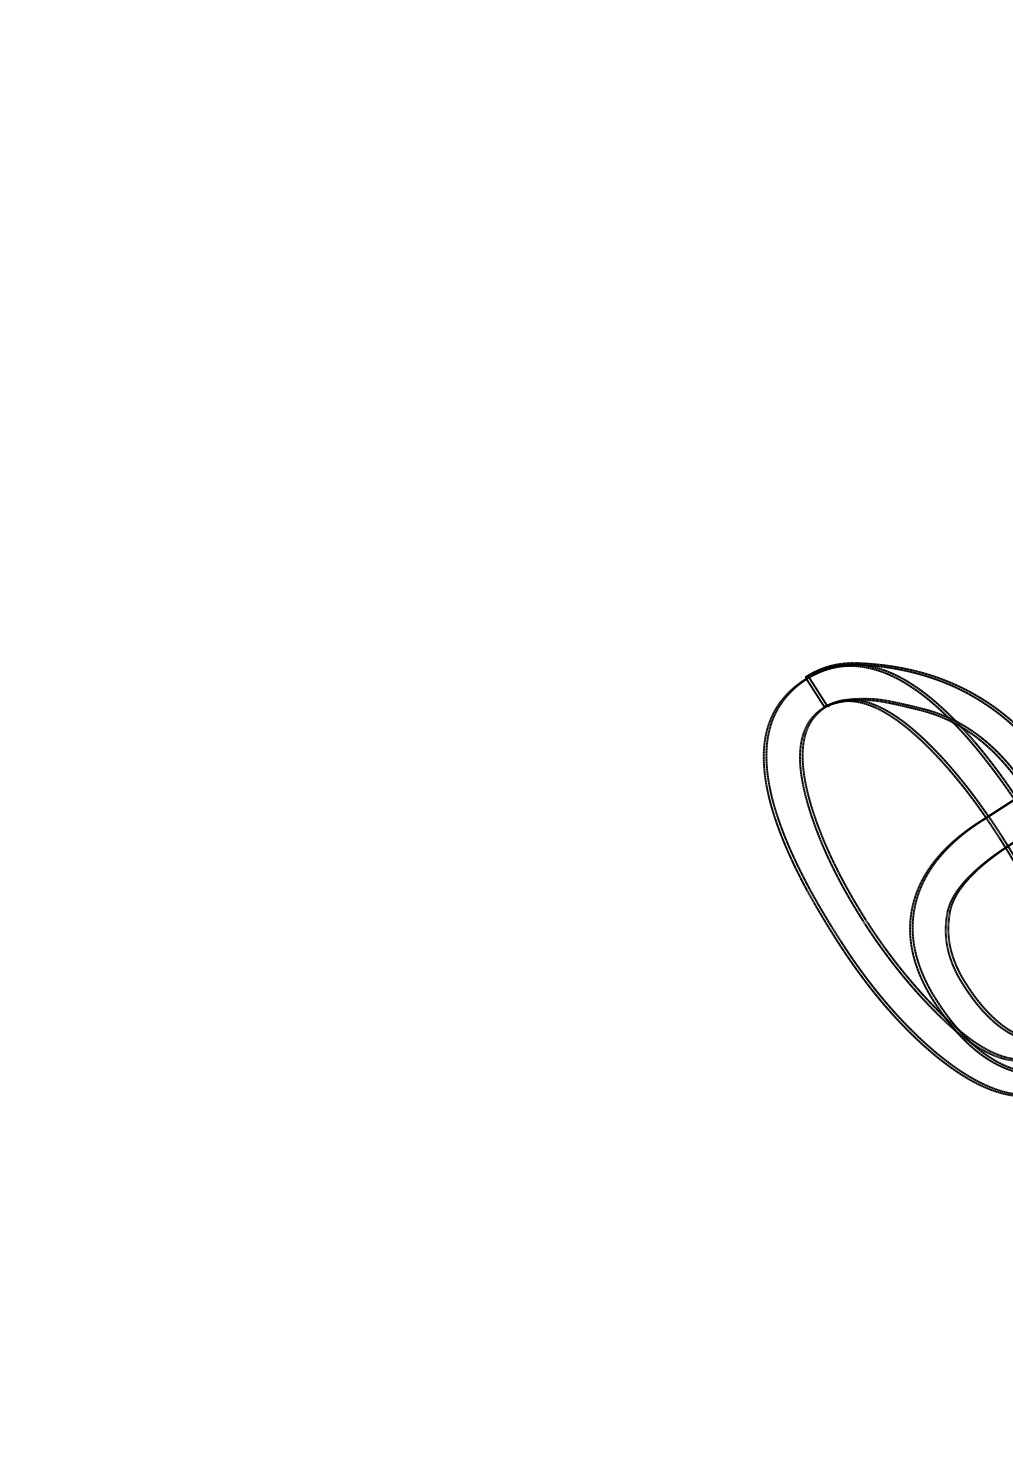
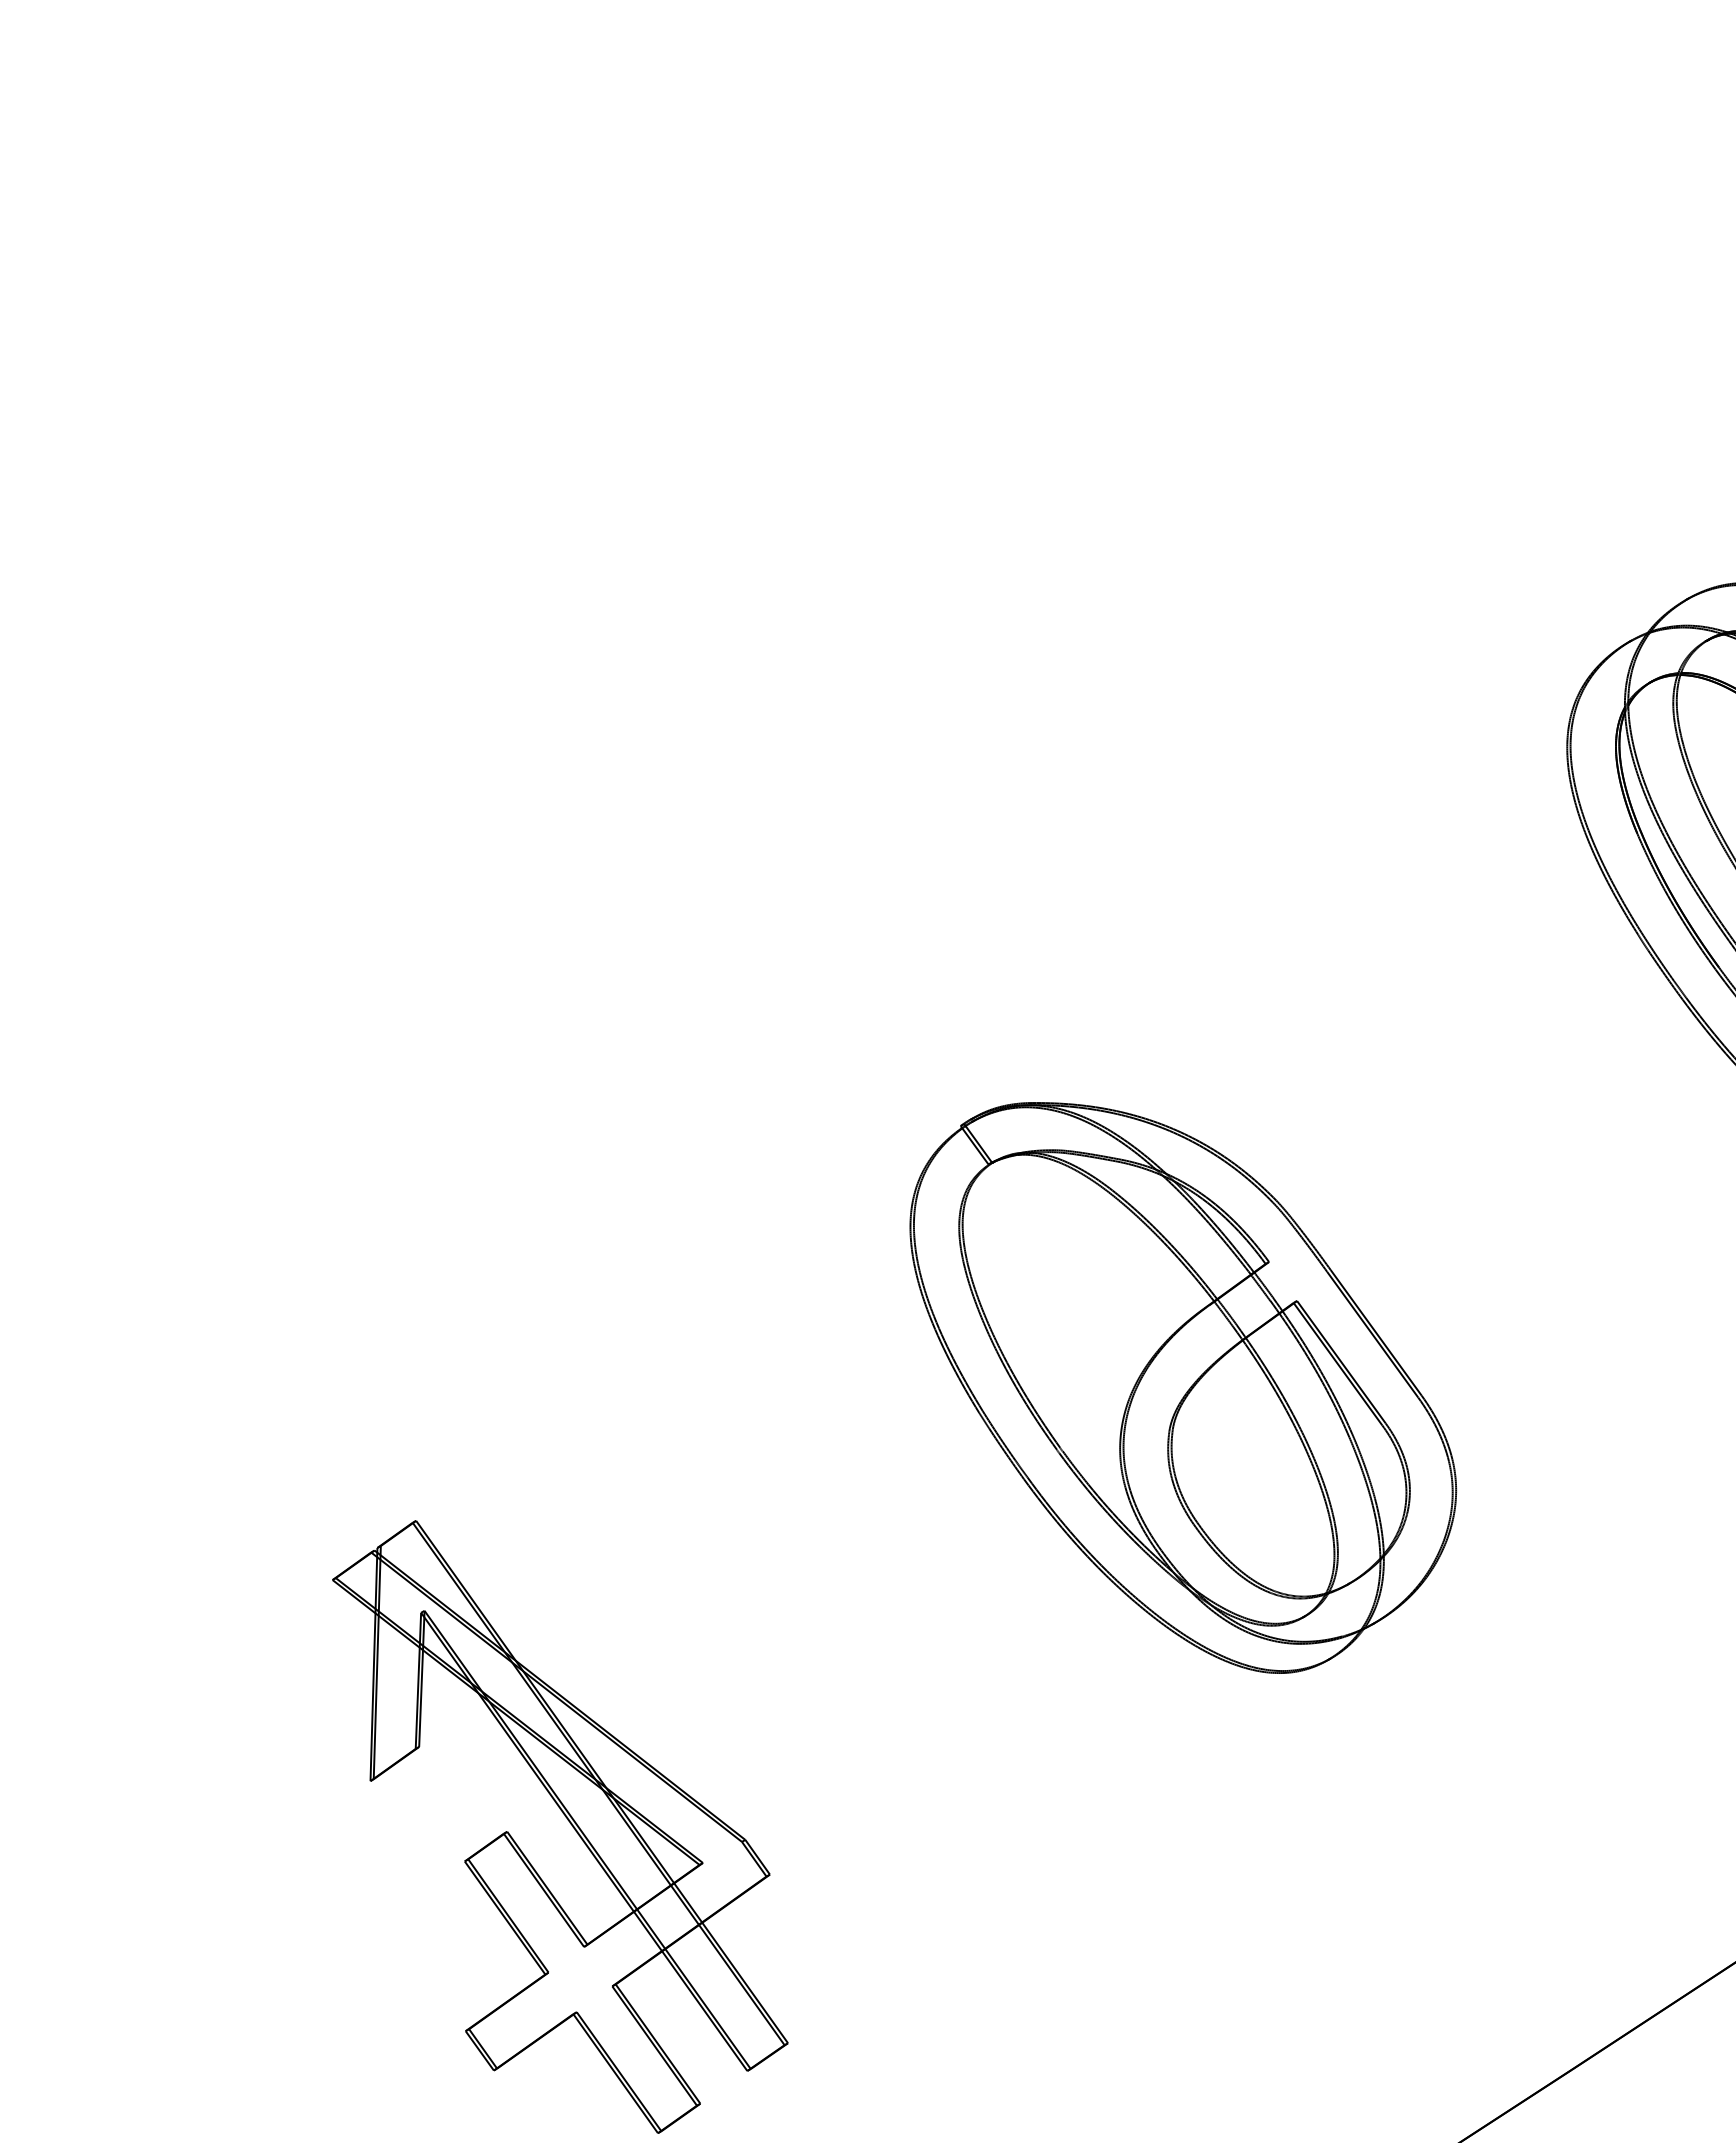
part: (485, 1175) -> (567, 1820), added

